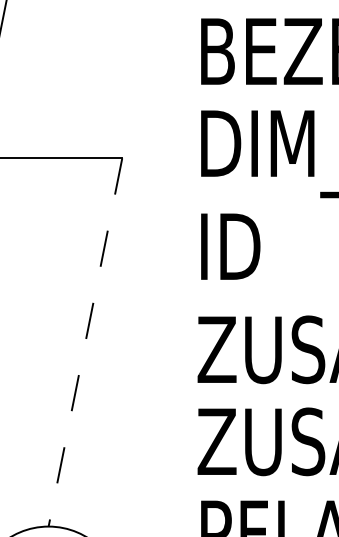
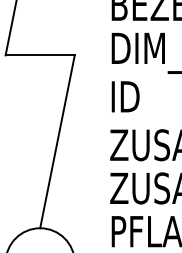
line: (85, 343) -> (57, 142), dashed -> solid

